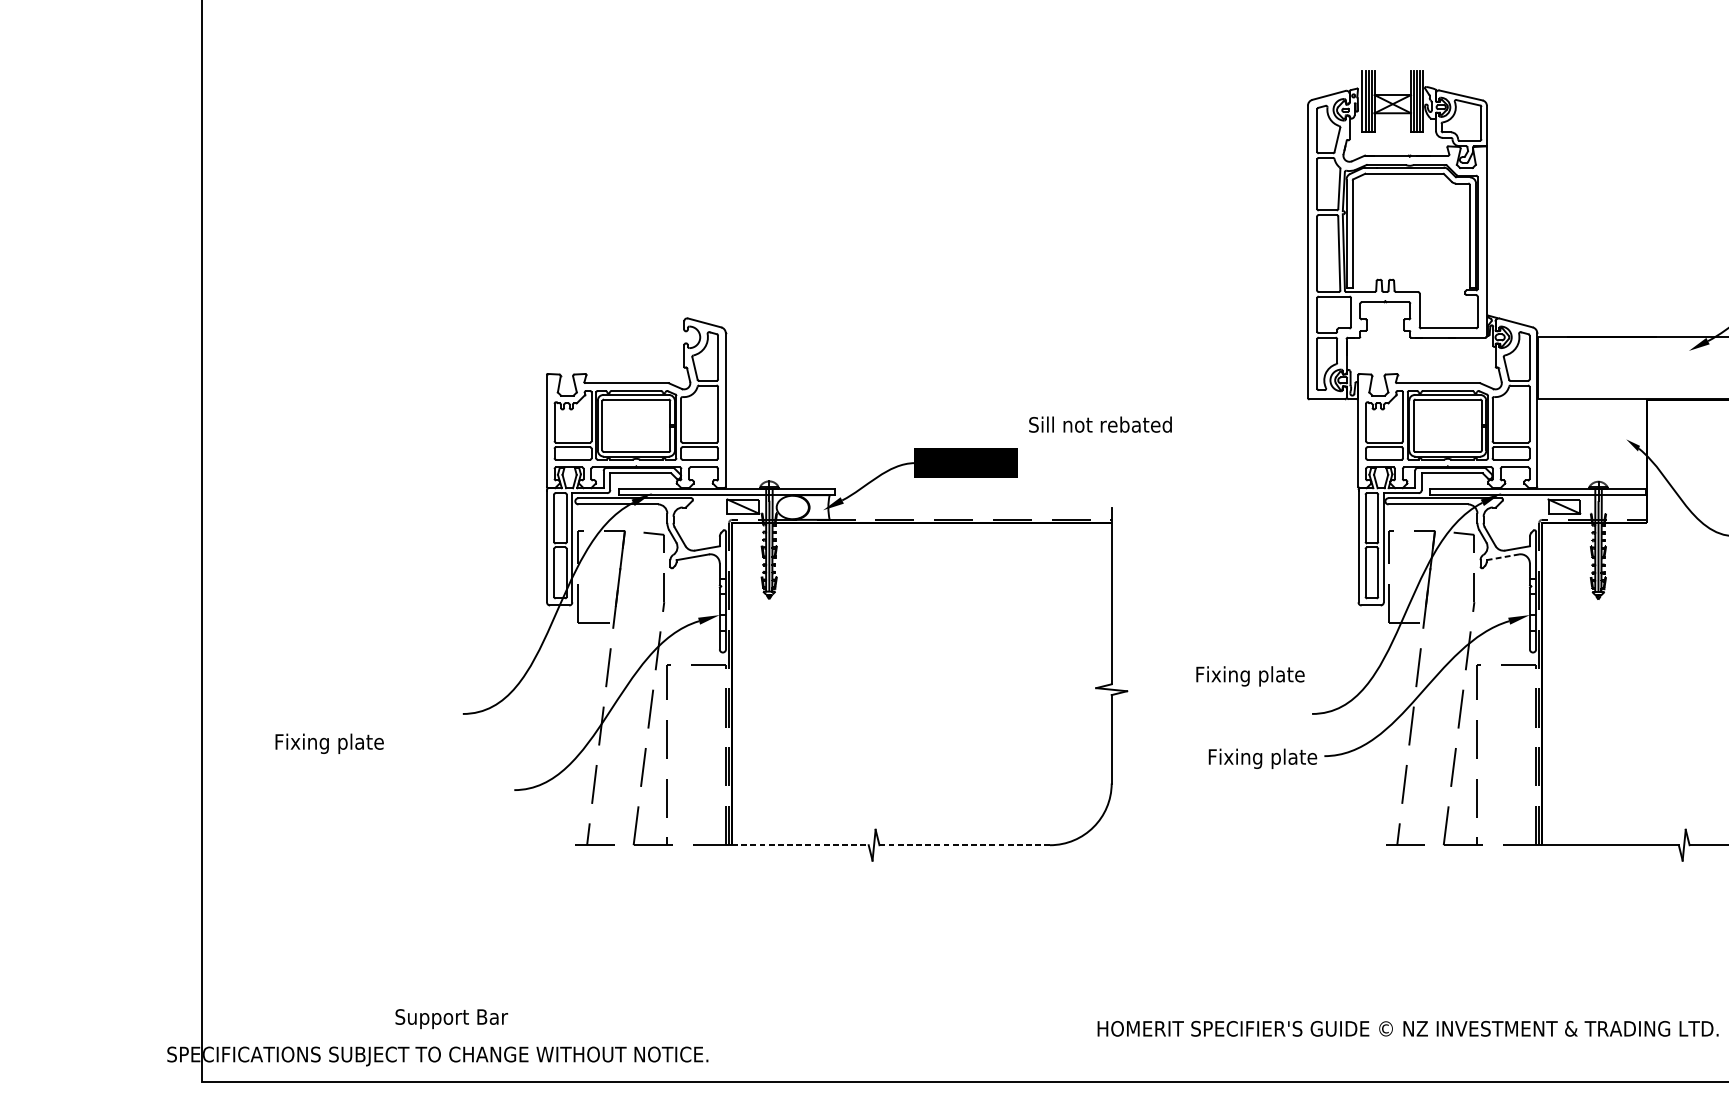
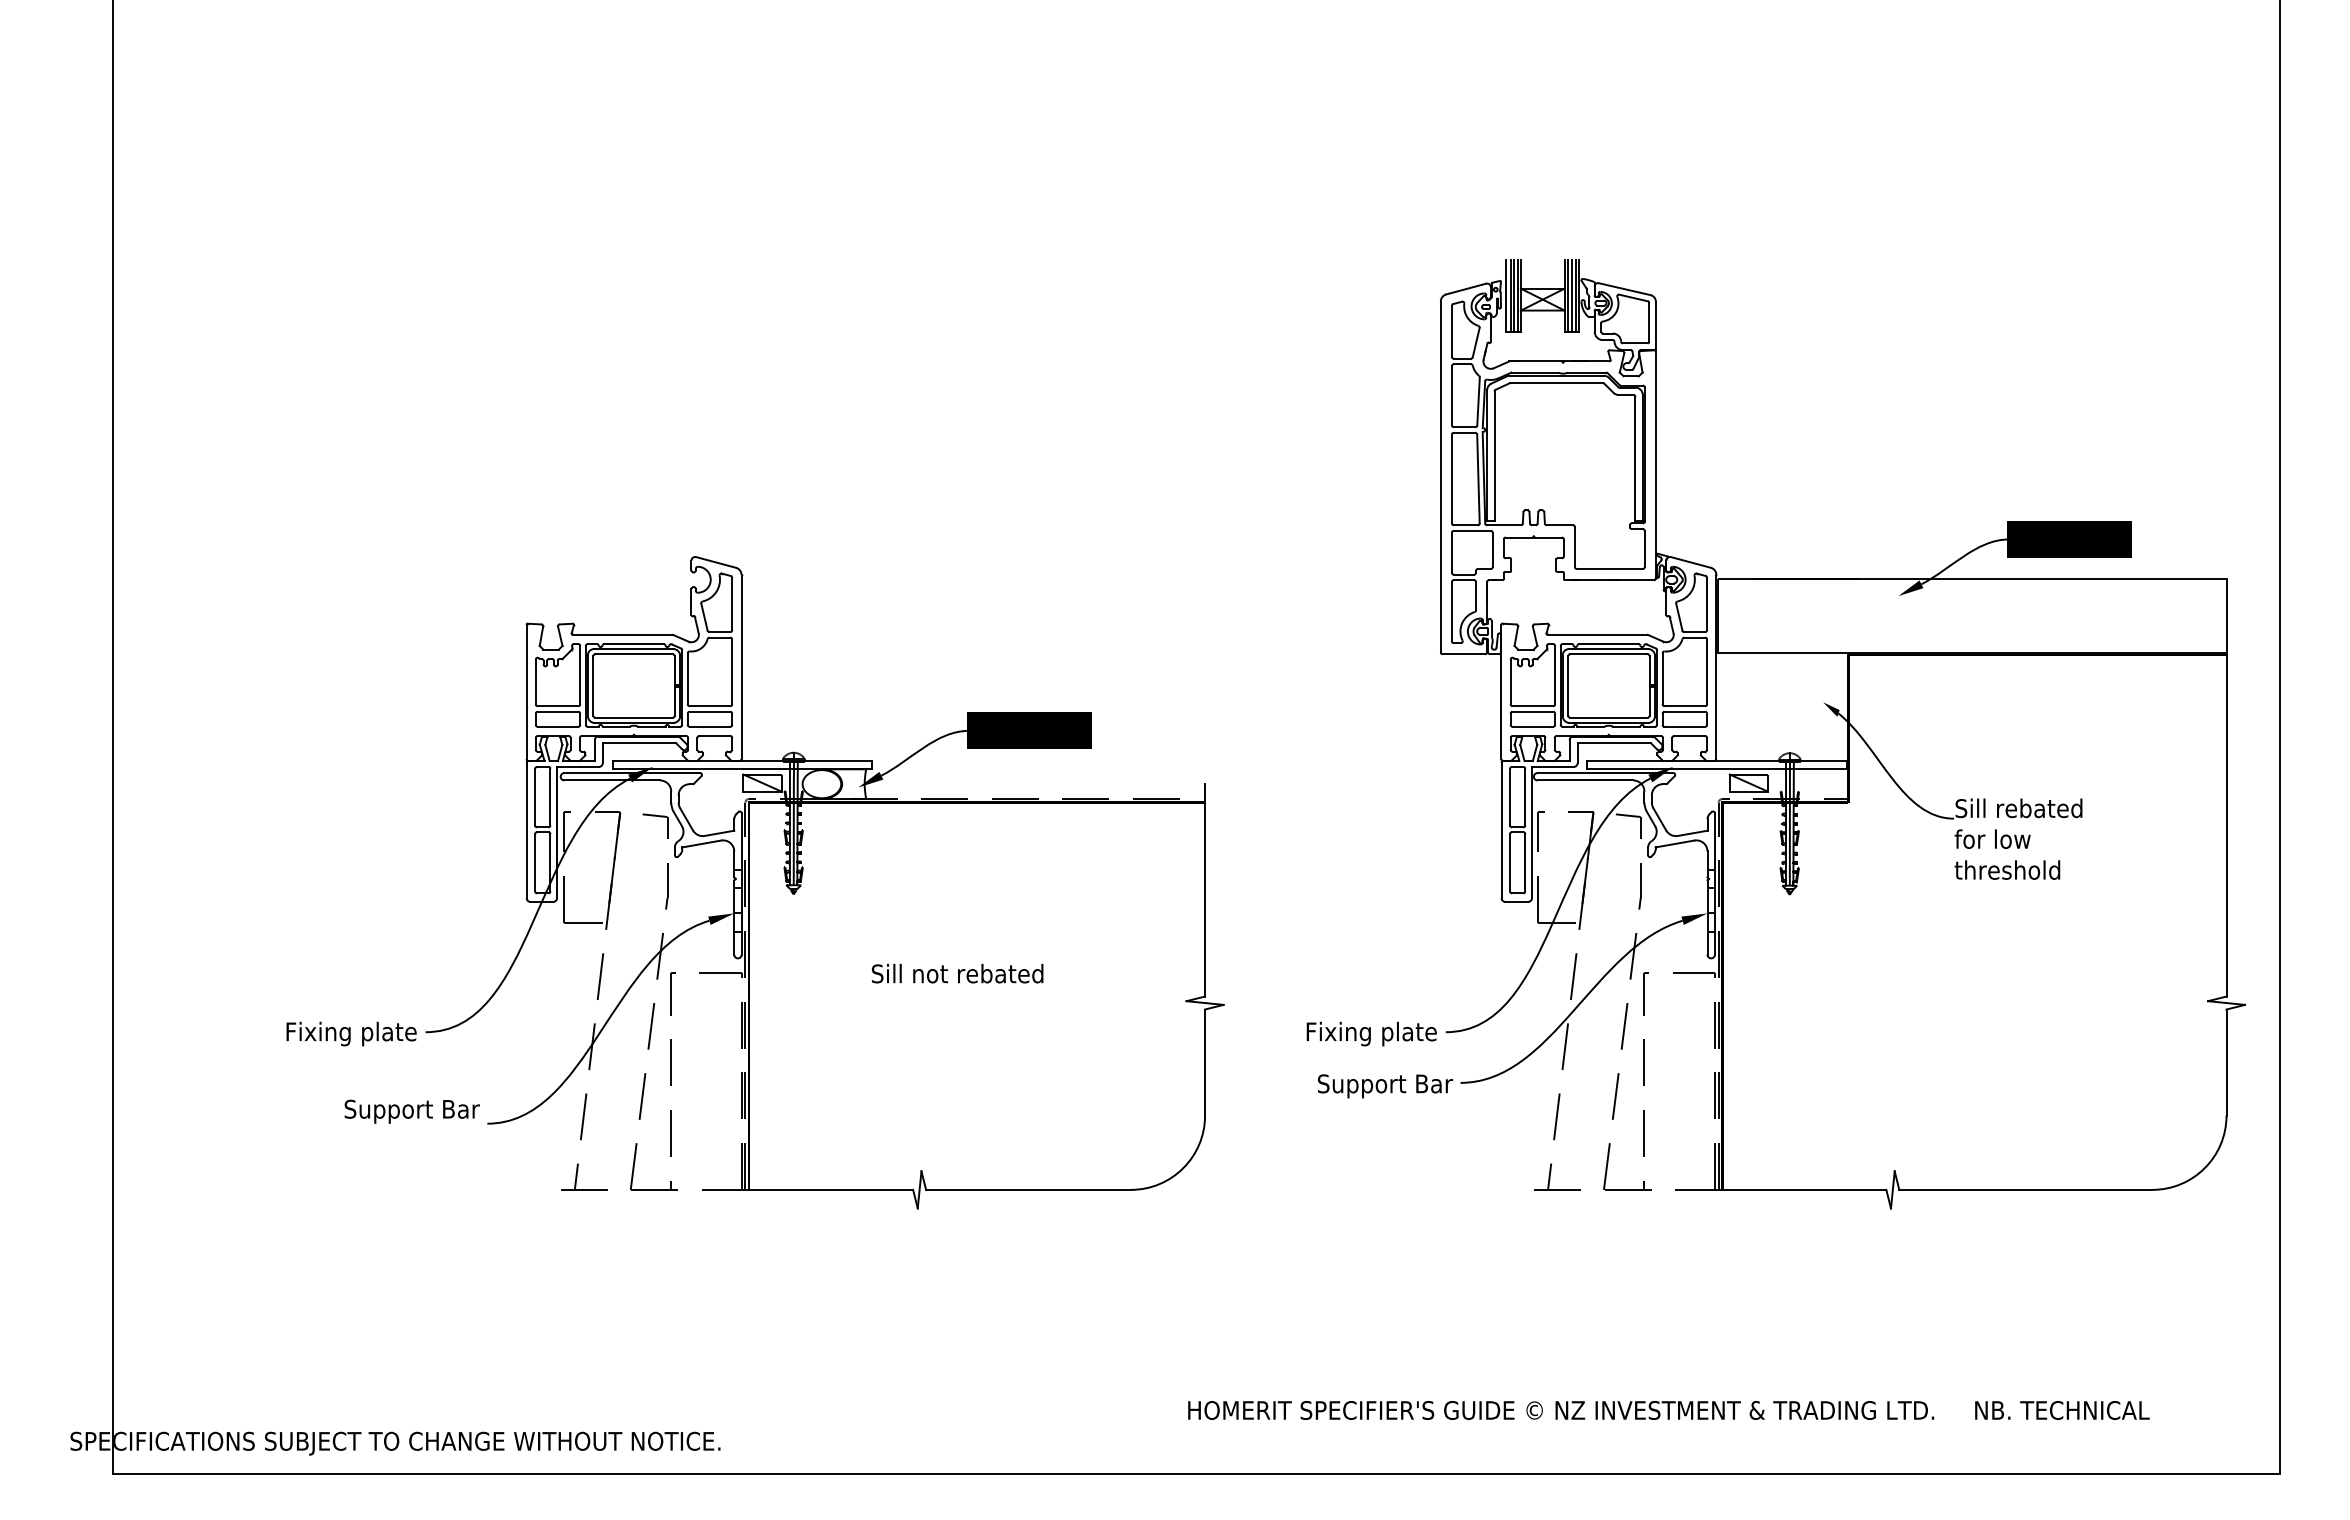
text: (1100, 424) -> (957, 973), moved
line: (1503, 556) -> (1675, 843), dashed -> solid
text: (1250, 675) -> (1371, 1033), moved
text: (329, 743) -> (351, 1033), moved
text: (1261, 758) -> (1385, 1085), Fixing plate -> Support Bar
line: (800, 844) -> (831, 1189), dashed -> solid
line: (965, 844) -> (1029, 1189), dashed -> solid
text: (451, 1018) -> (411, 1111), moved

